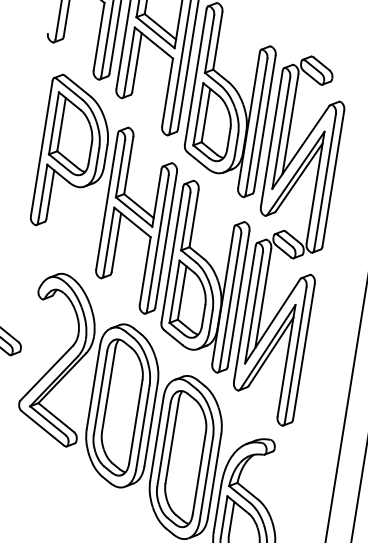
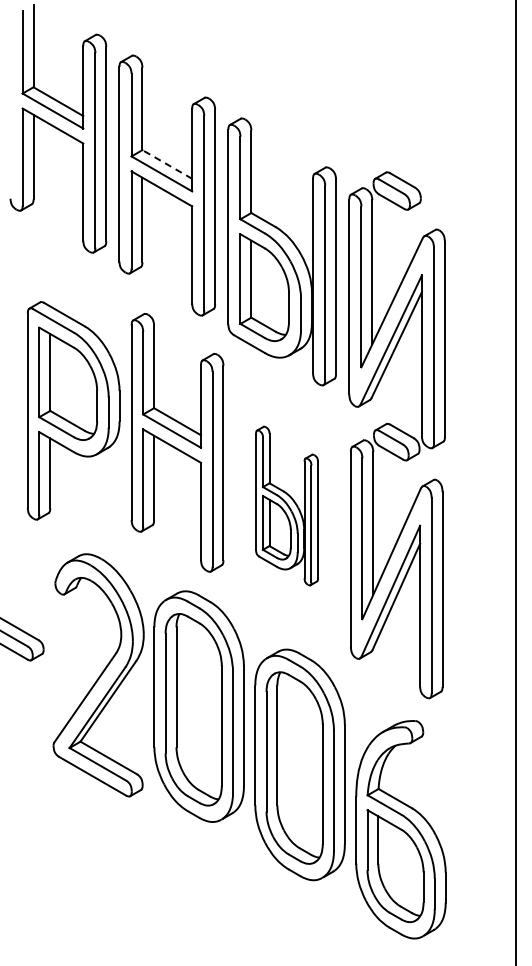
line: (160, 26) -> (167, 164), solid -> dashed
part: (73, 153) -> (73, 410), moved
part: (205, 276) -> (286, 505), size x0.6
part: (58, 359) -> (98, 675), moved

